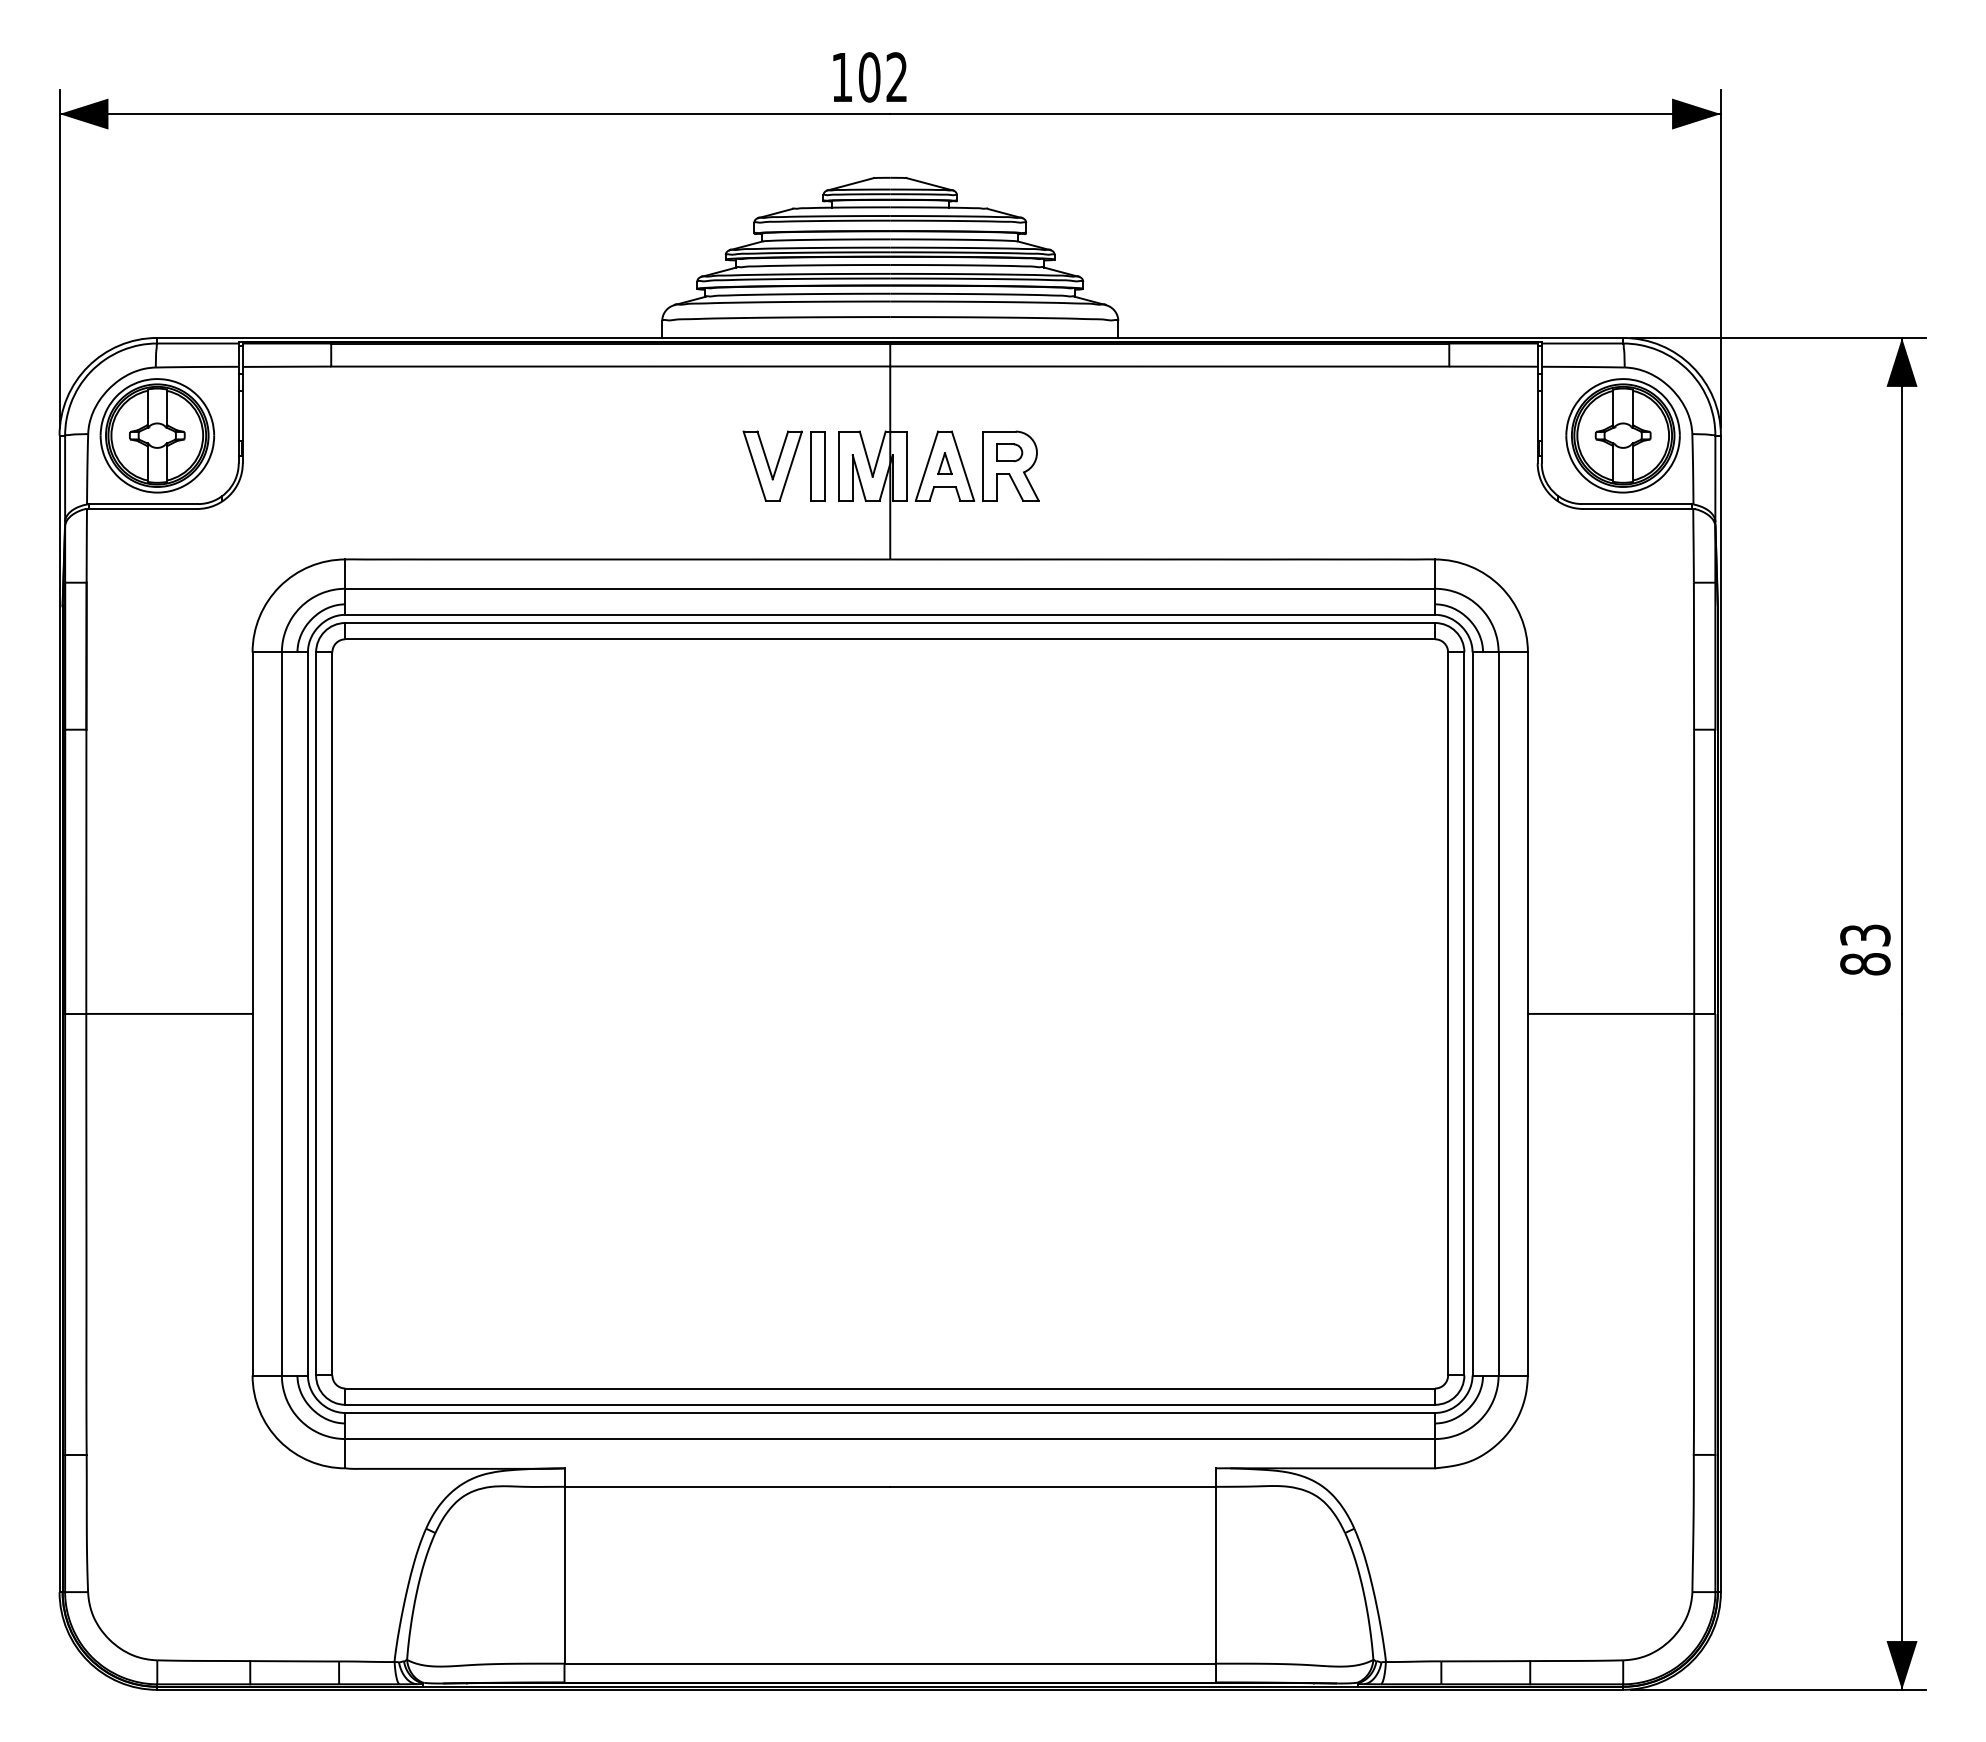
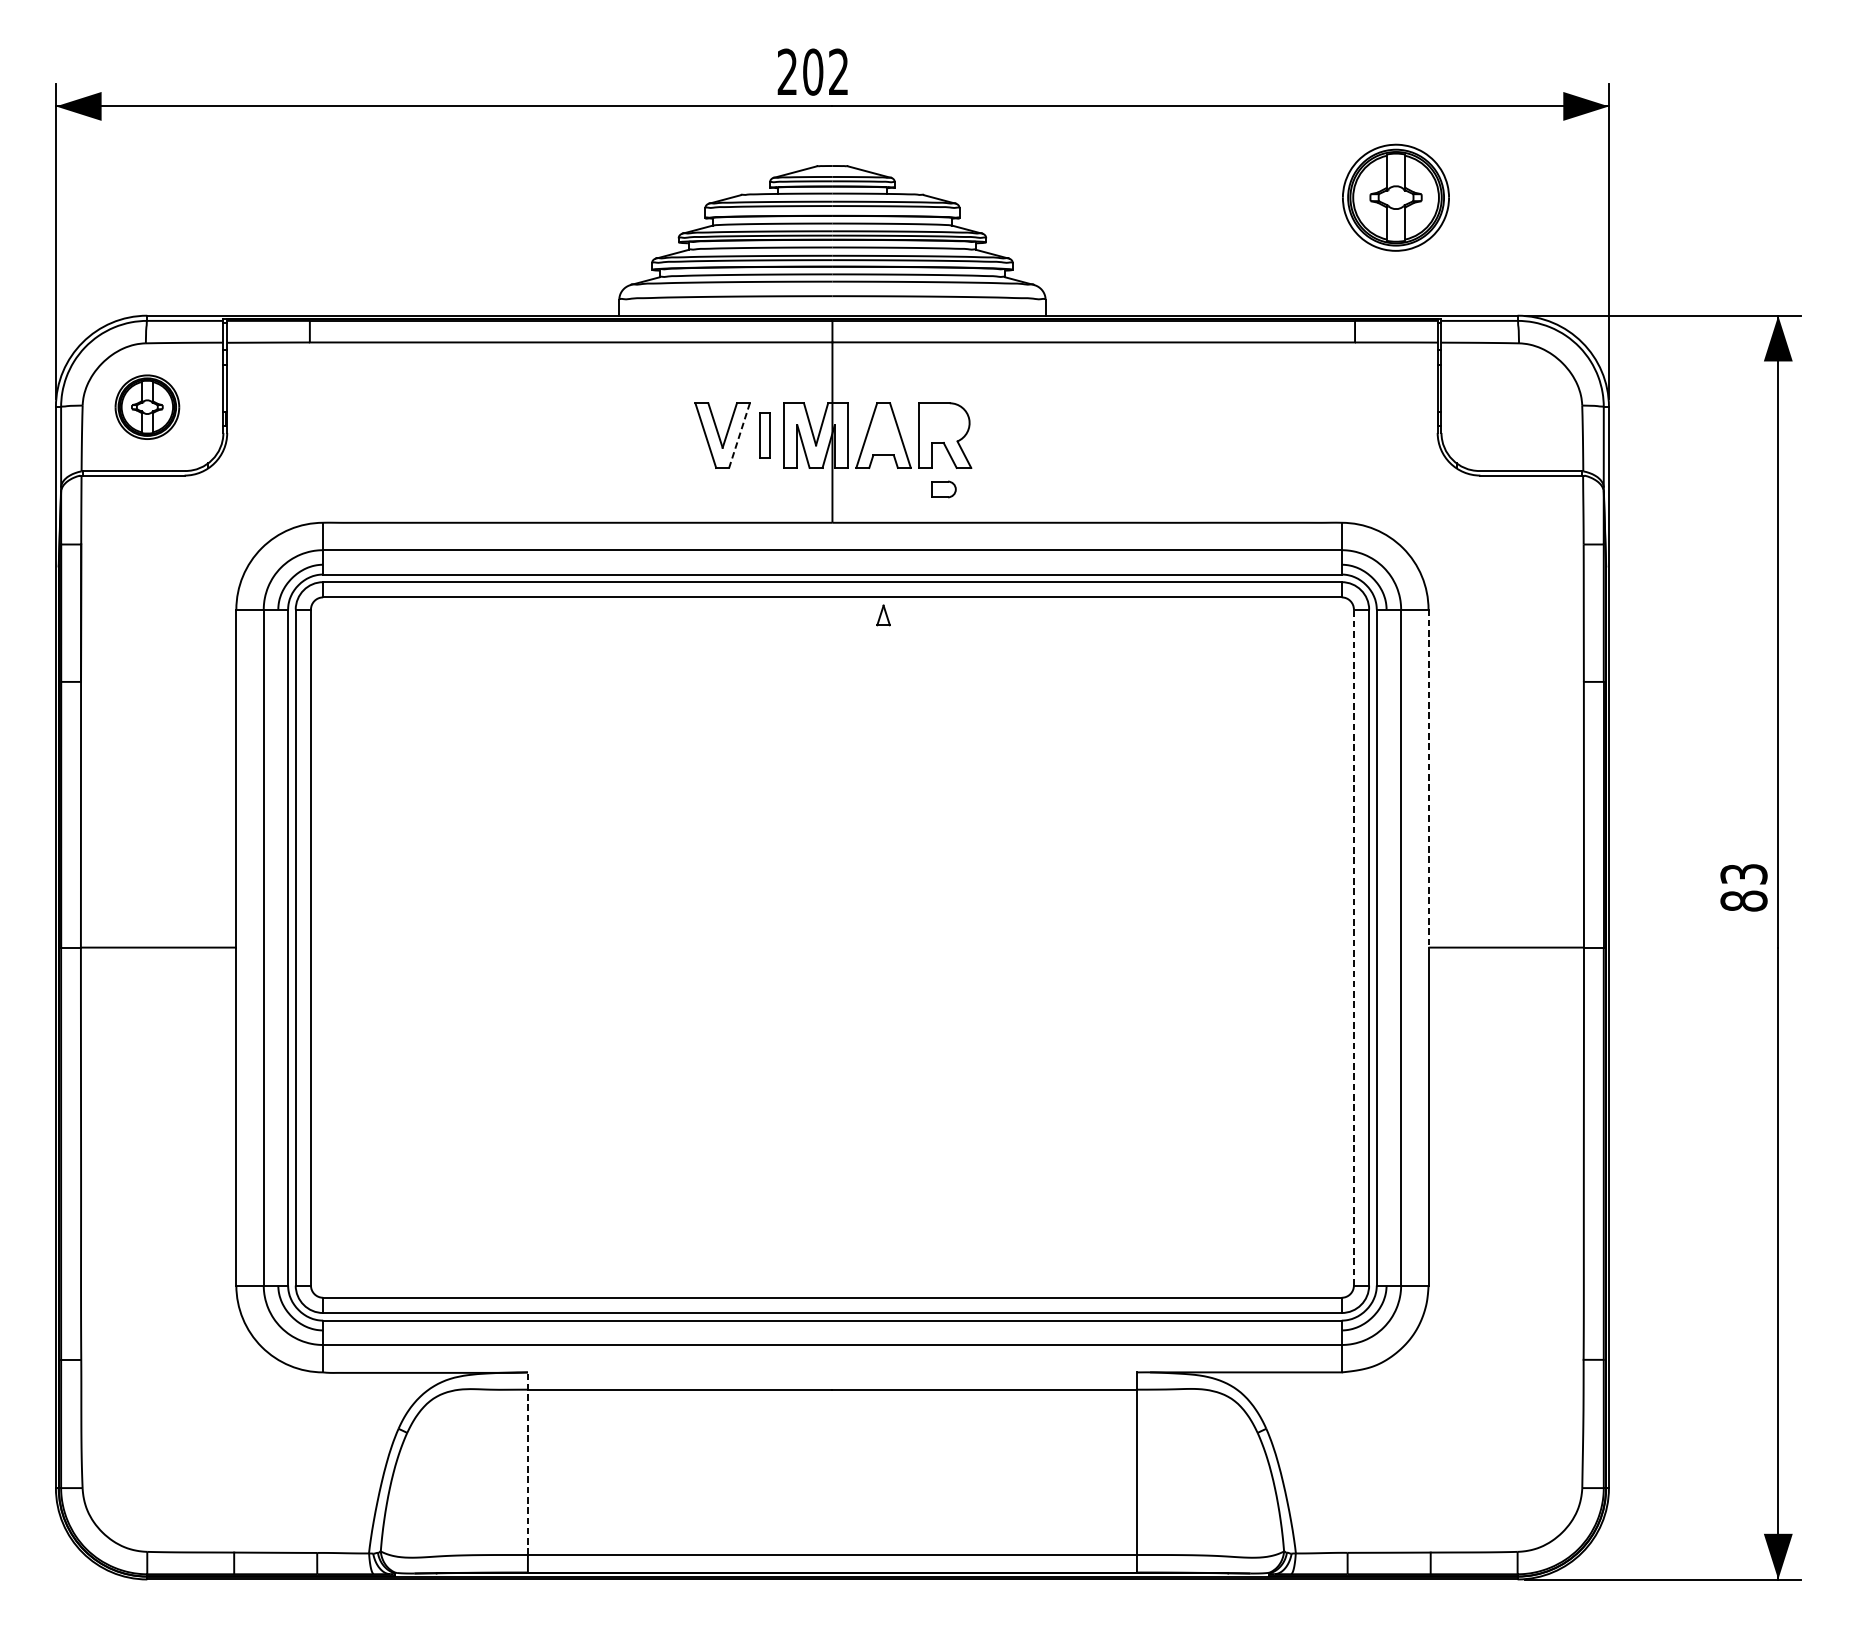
text: (841, 76) -> (786, 71), 102 -> 202
part: (157, 435) -> (147, 406), size x0.6
part: (1622, 435) -> (1395, 197), moved
part: (1009, 452) -> (943, 489), moved
part: (944, 463) -> (883, 615), moved
line: (790, 466) -> (739, 435), solid -> dashed
part: (817, 466) -> (764, 435), size x0.7
line: (1527, 833) -> (1428, 778), solid -> dashed
line: (1448, 1013) -> (1354, 947), solid -> dashed
line: (564, 1566) -> (527, 1464), solid -> dashed

